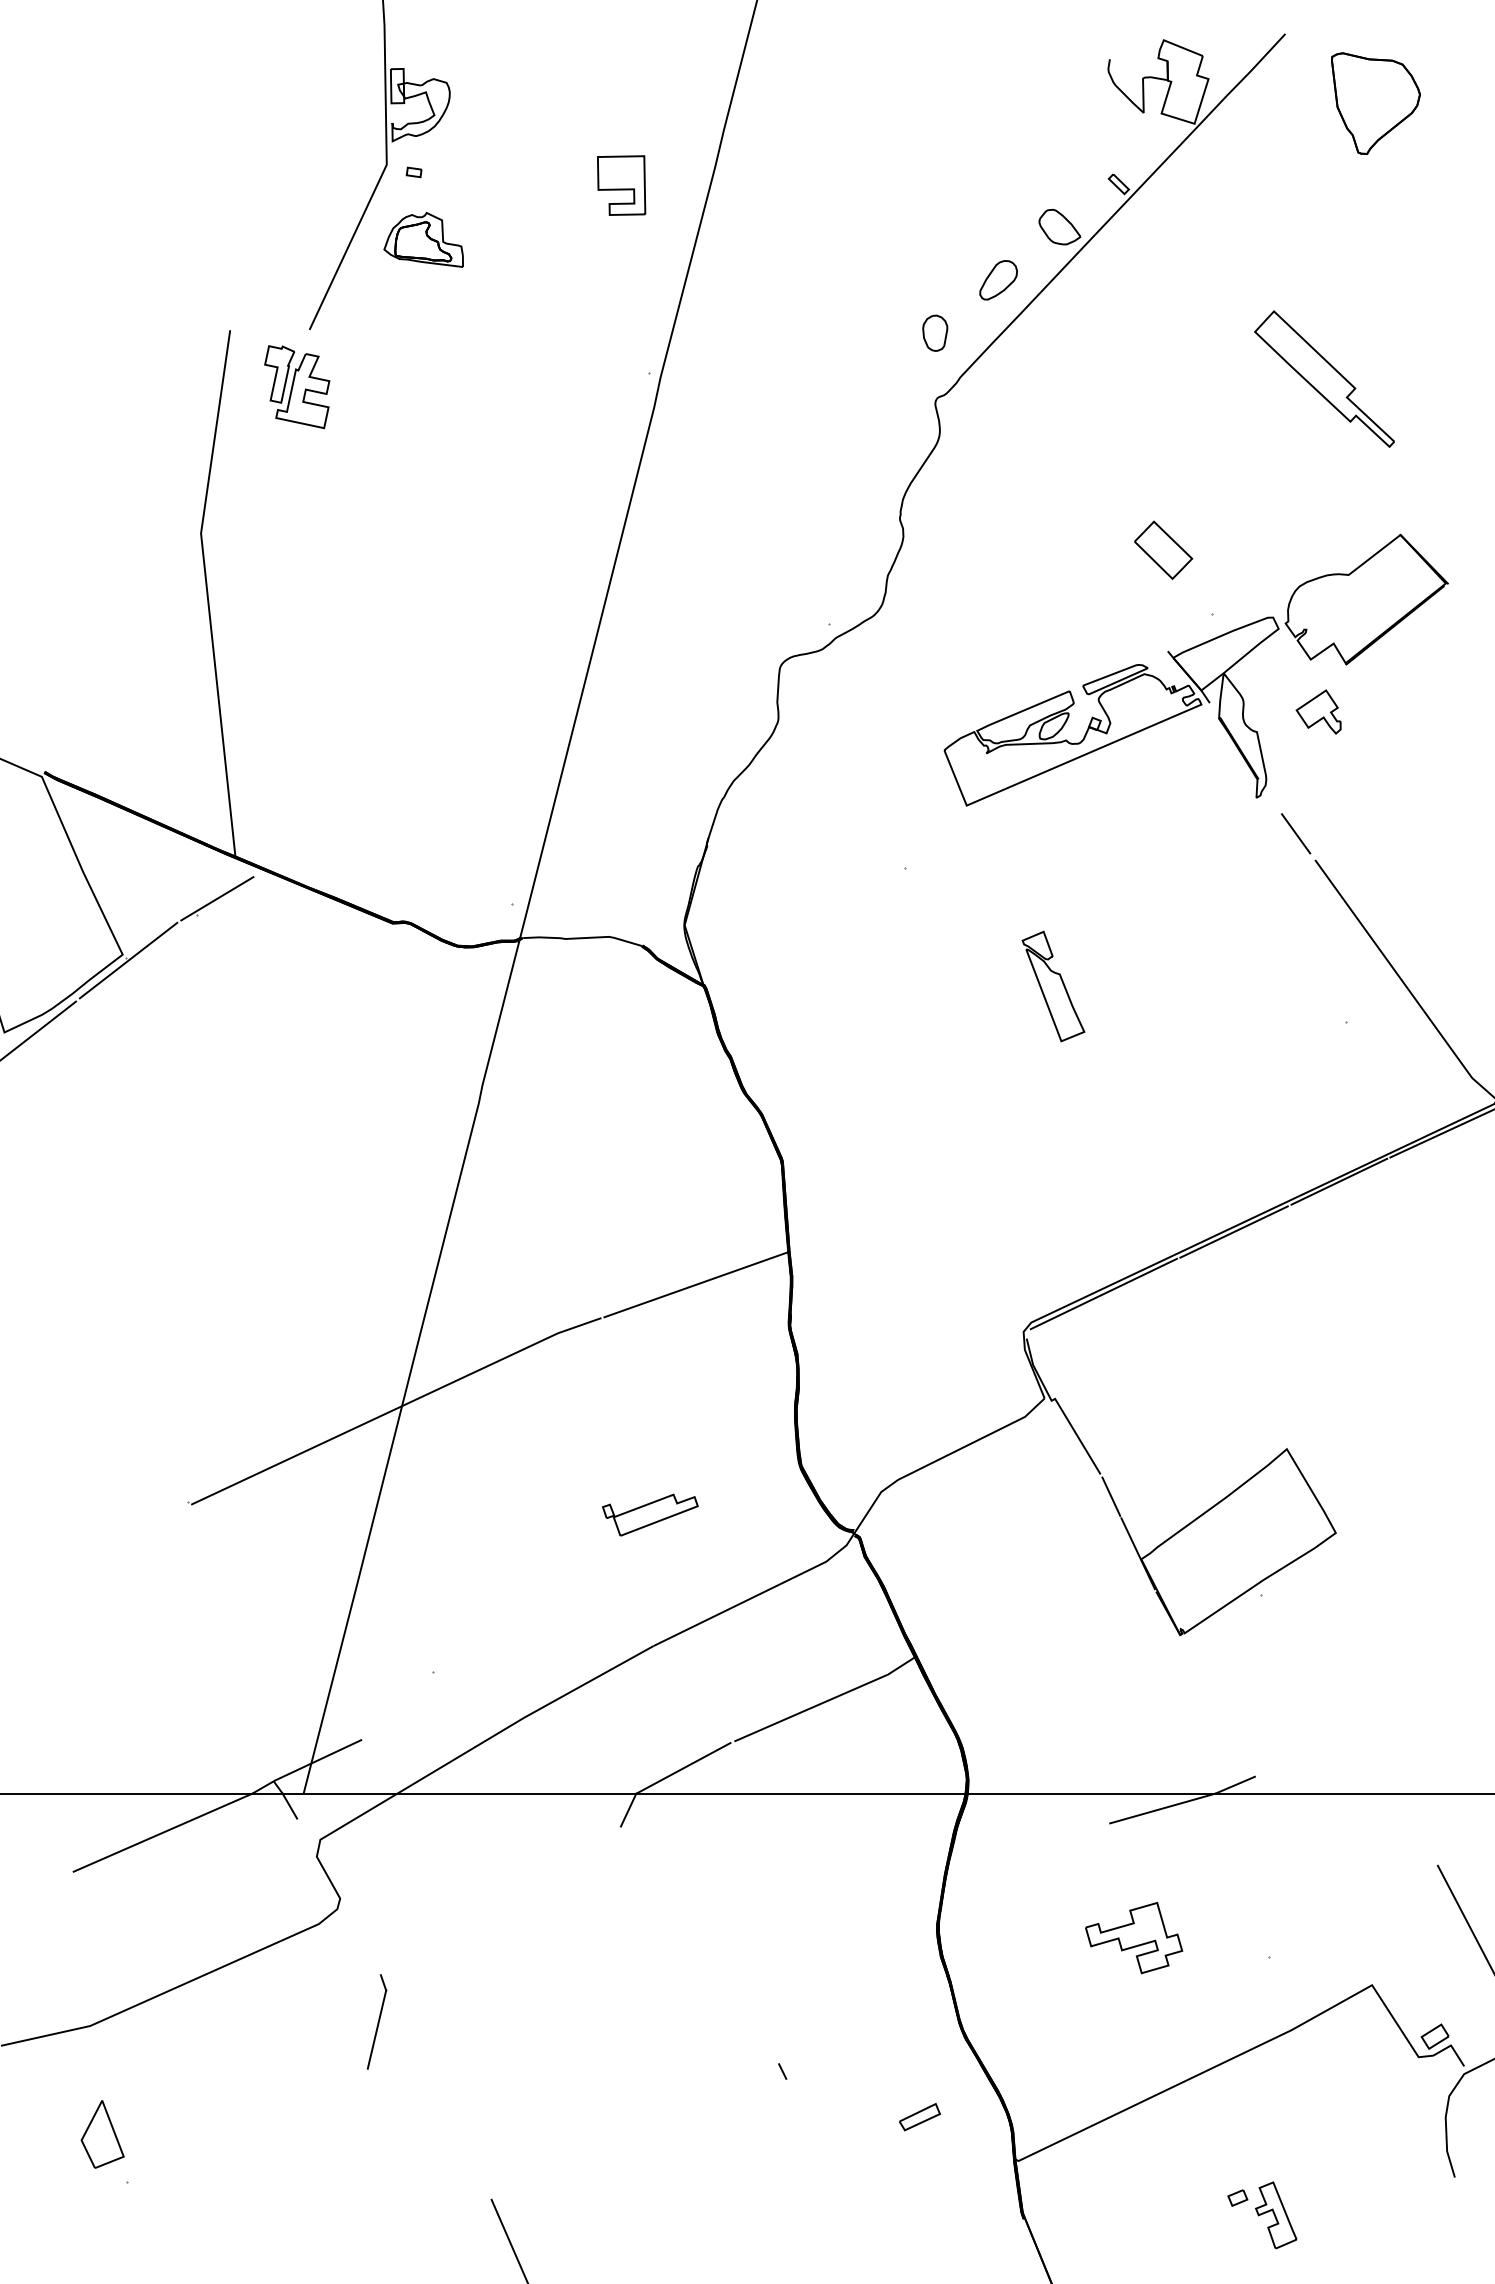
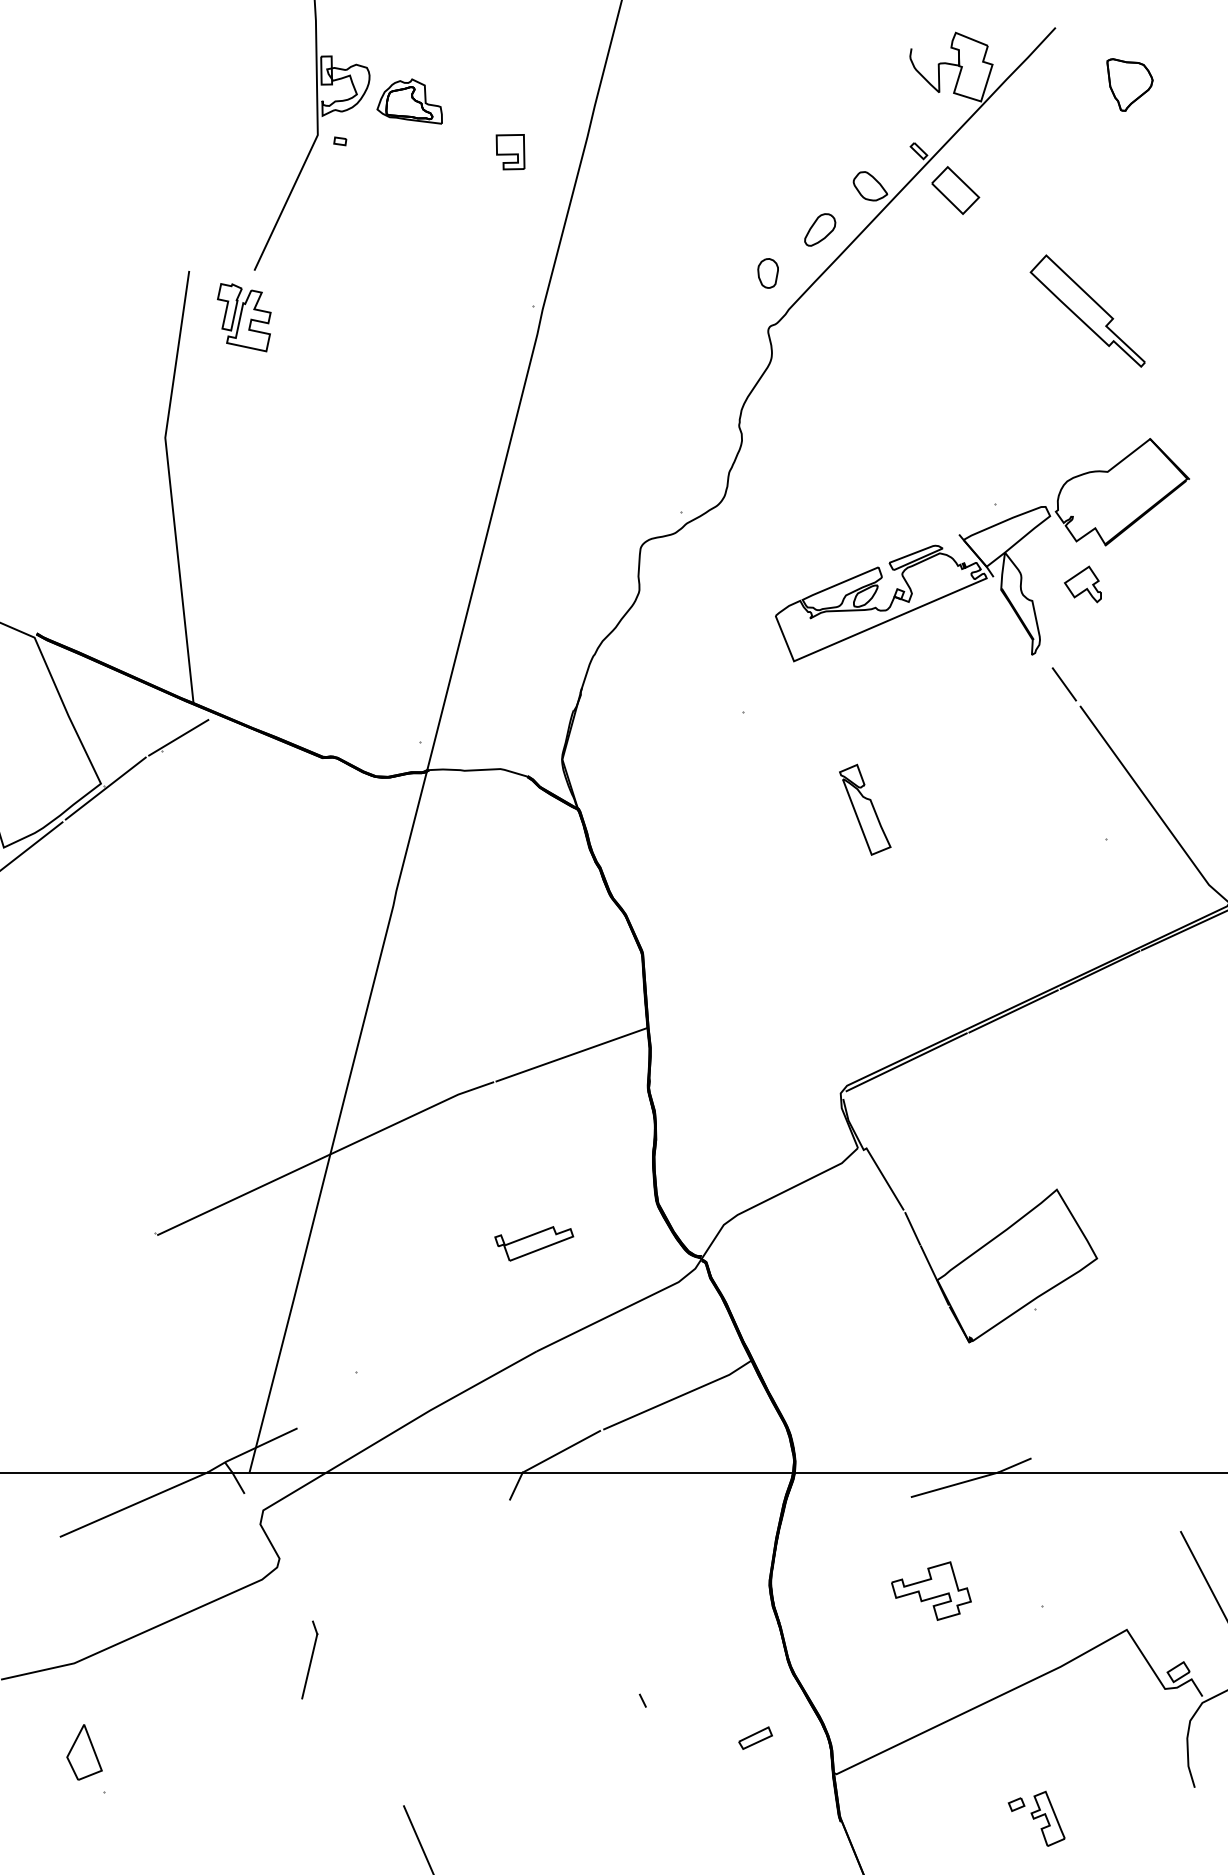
part: (1375, 103) -> (1129, 84), size x0.62
part: (621, 185) -> (510, 152), size x0.71
part: (423, 239) -> (409, 101), moved
part: (1163, 549) -> (955, 189), moved

